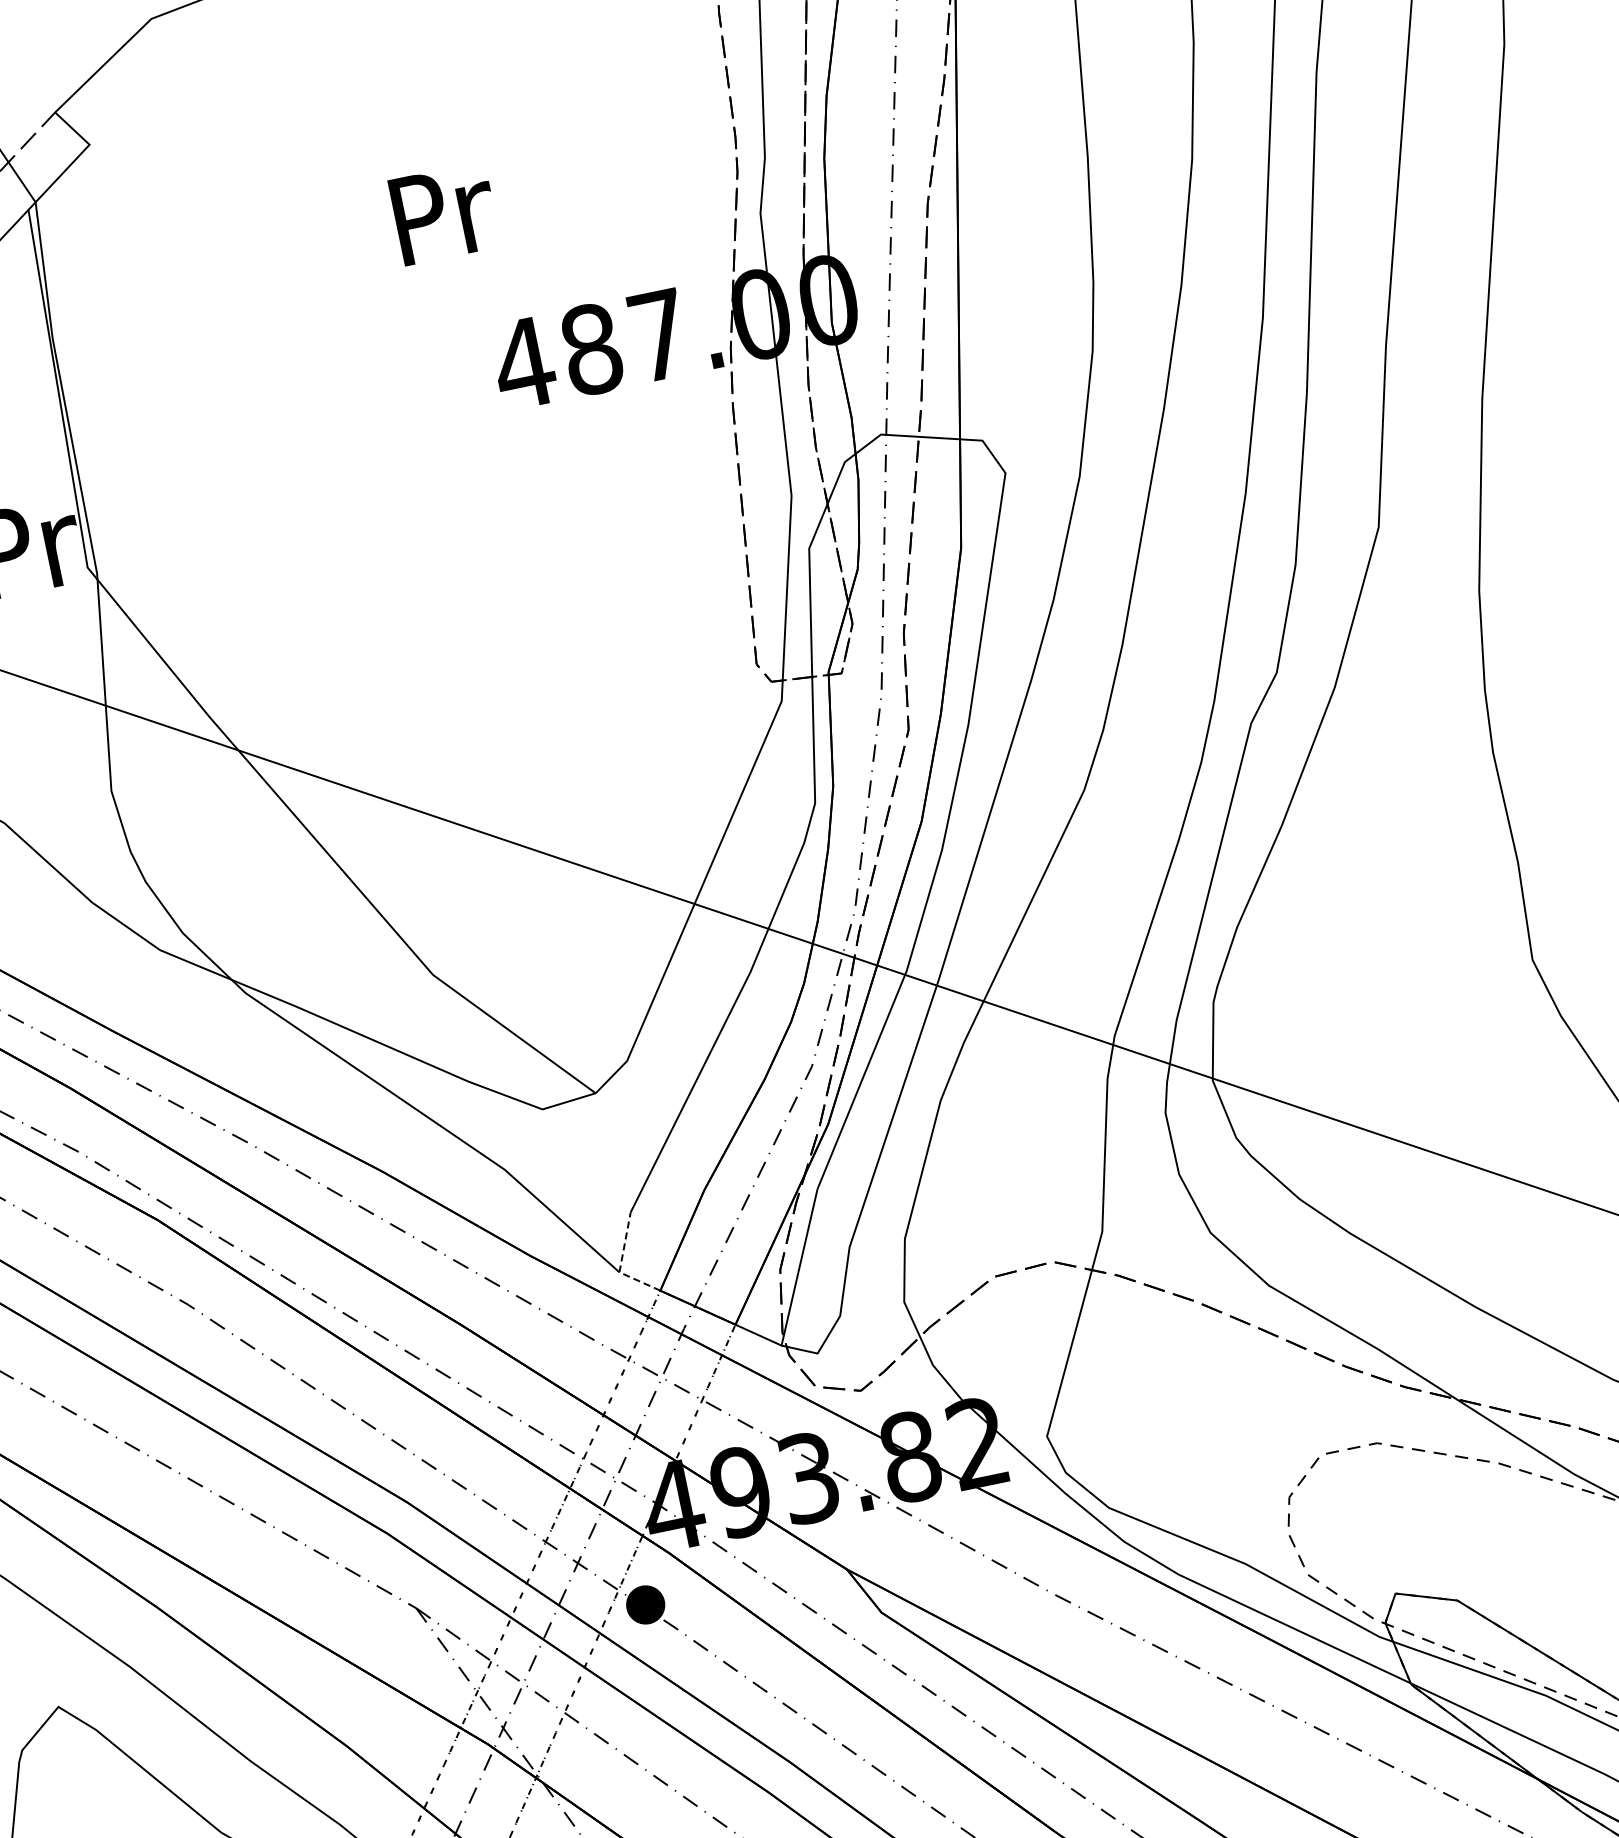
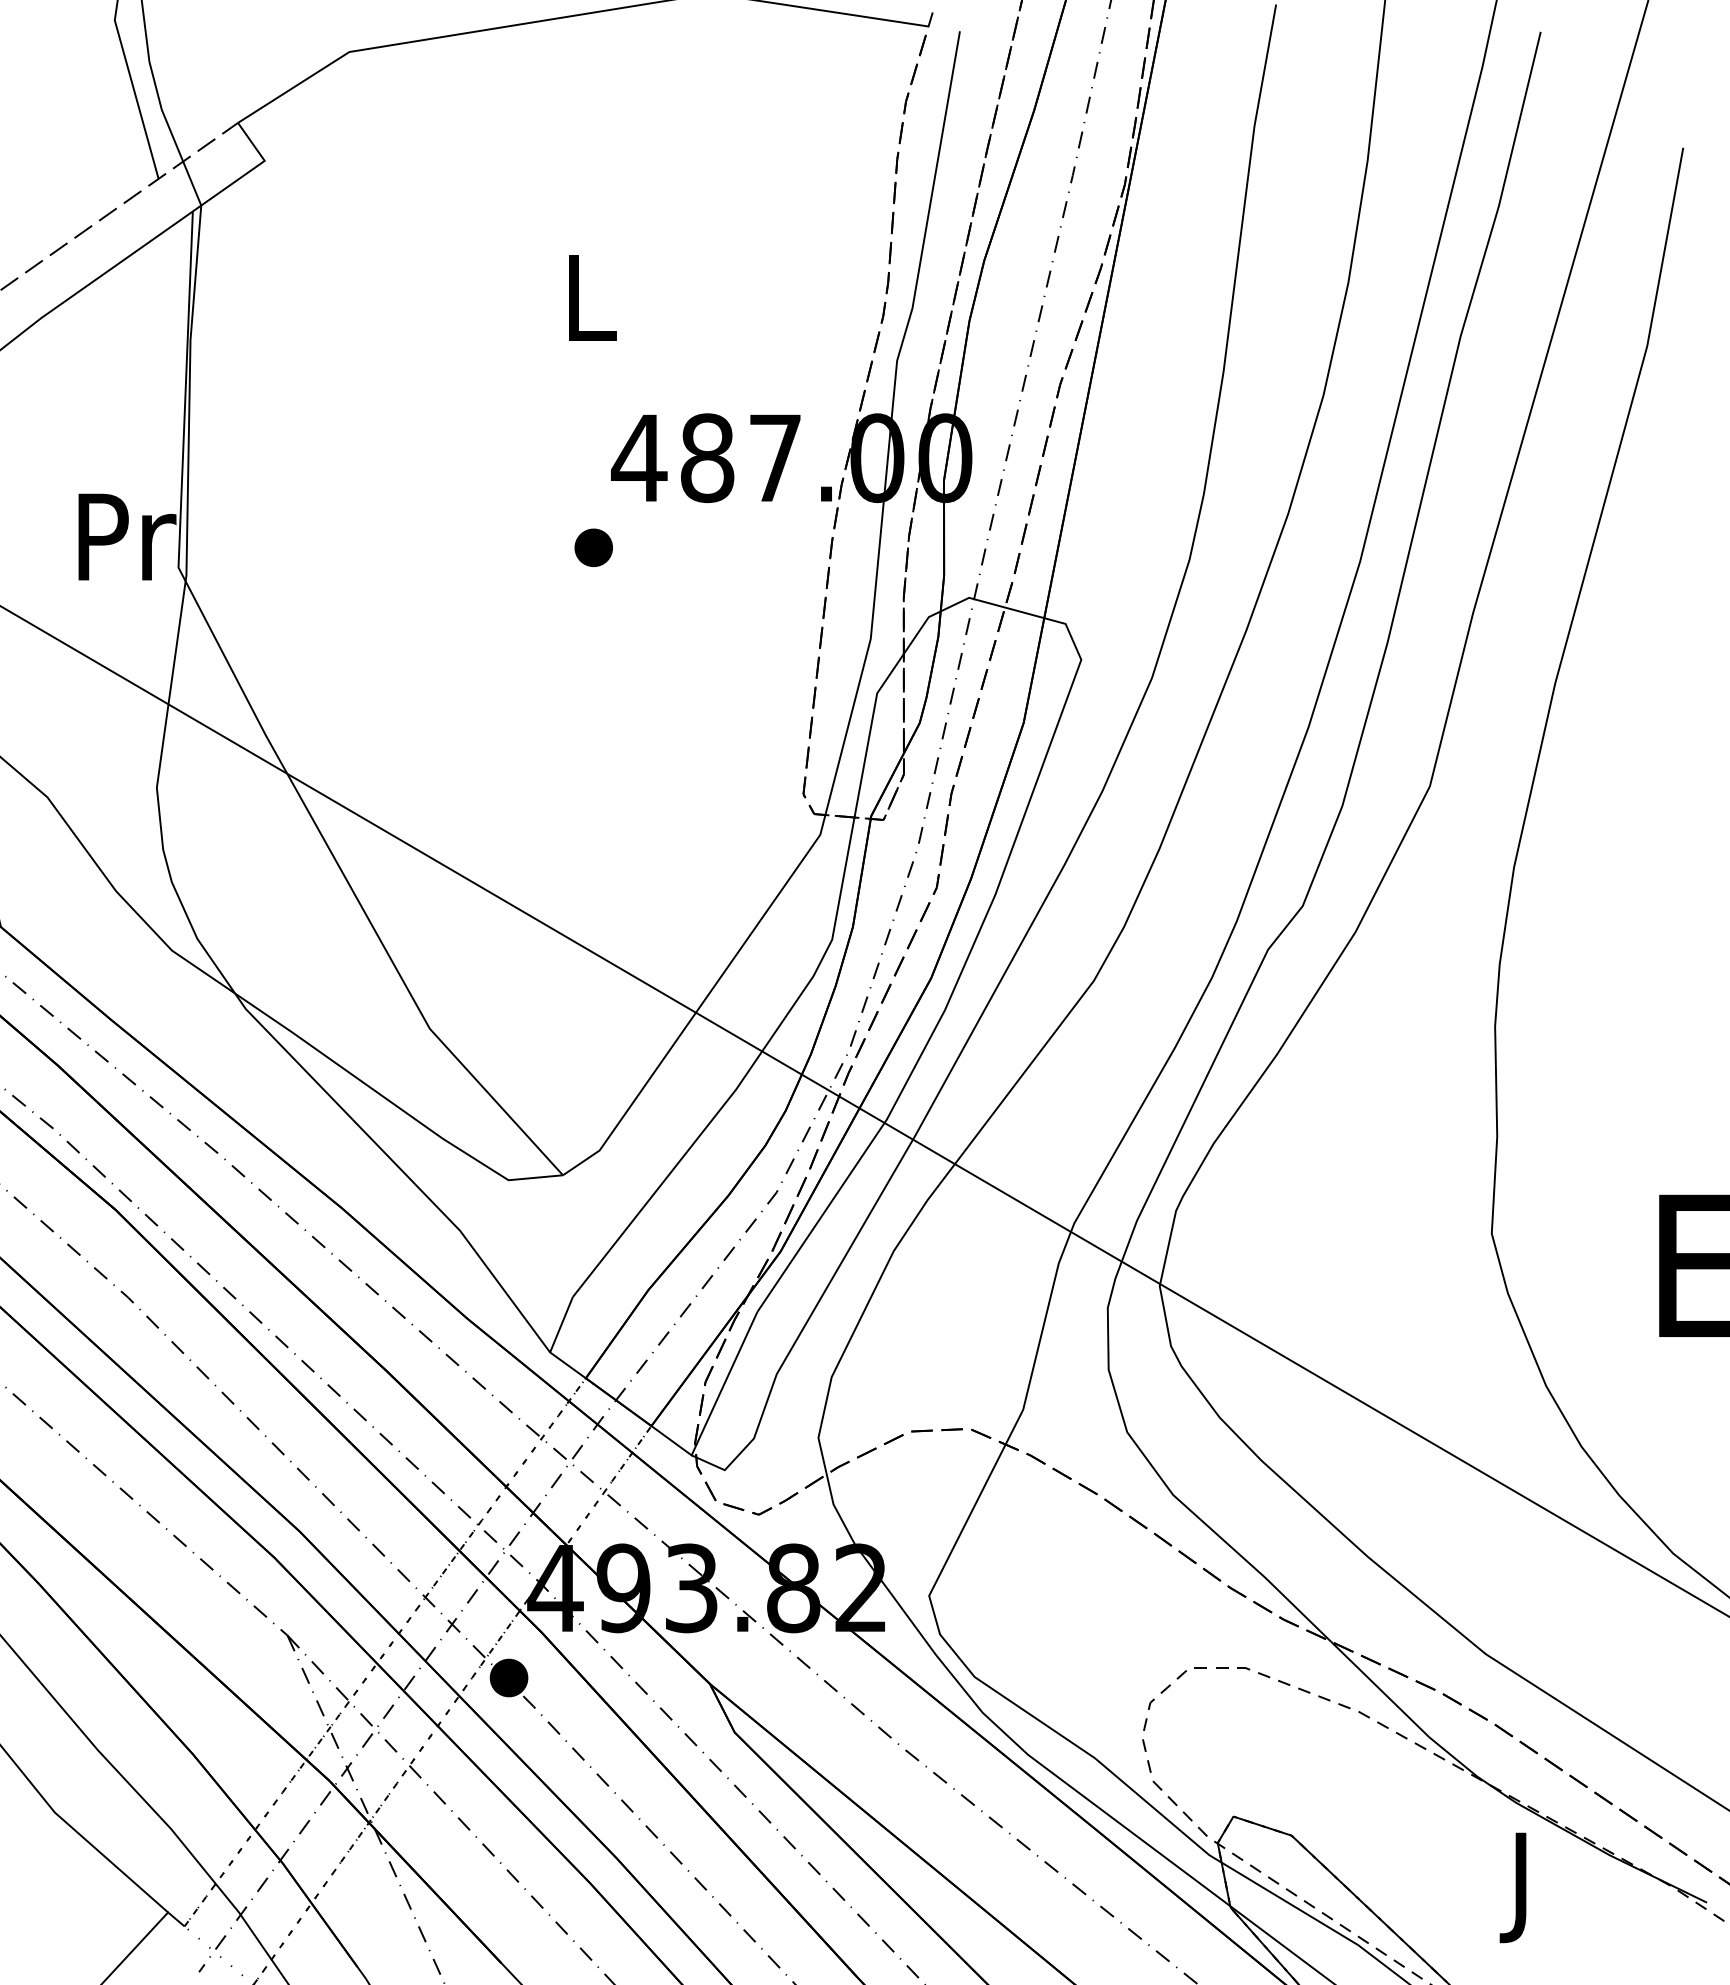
text: (445, 212) -> (593, 297), Pr -> L
part: (496, 461) -> (593, 547), added
line: (620, 1264) -> (552, 1345), dashed -> solid

